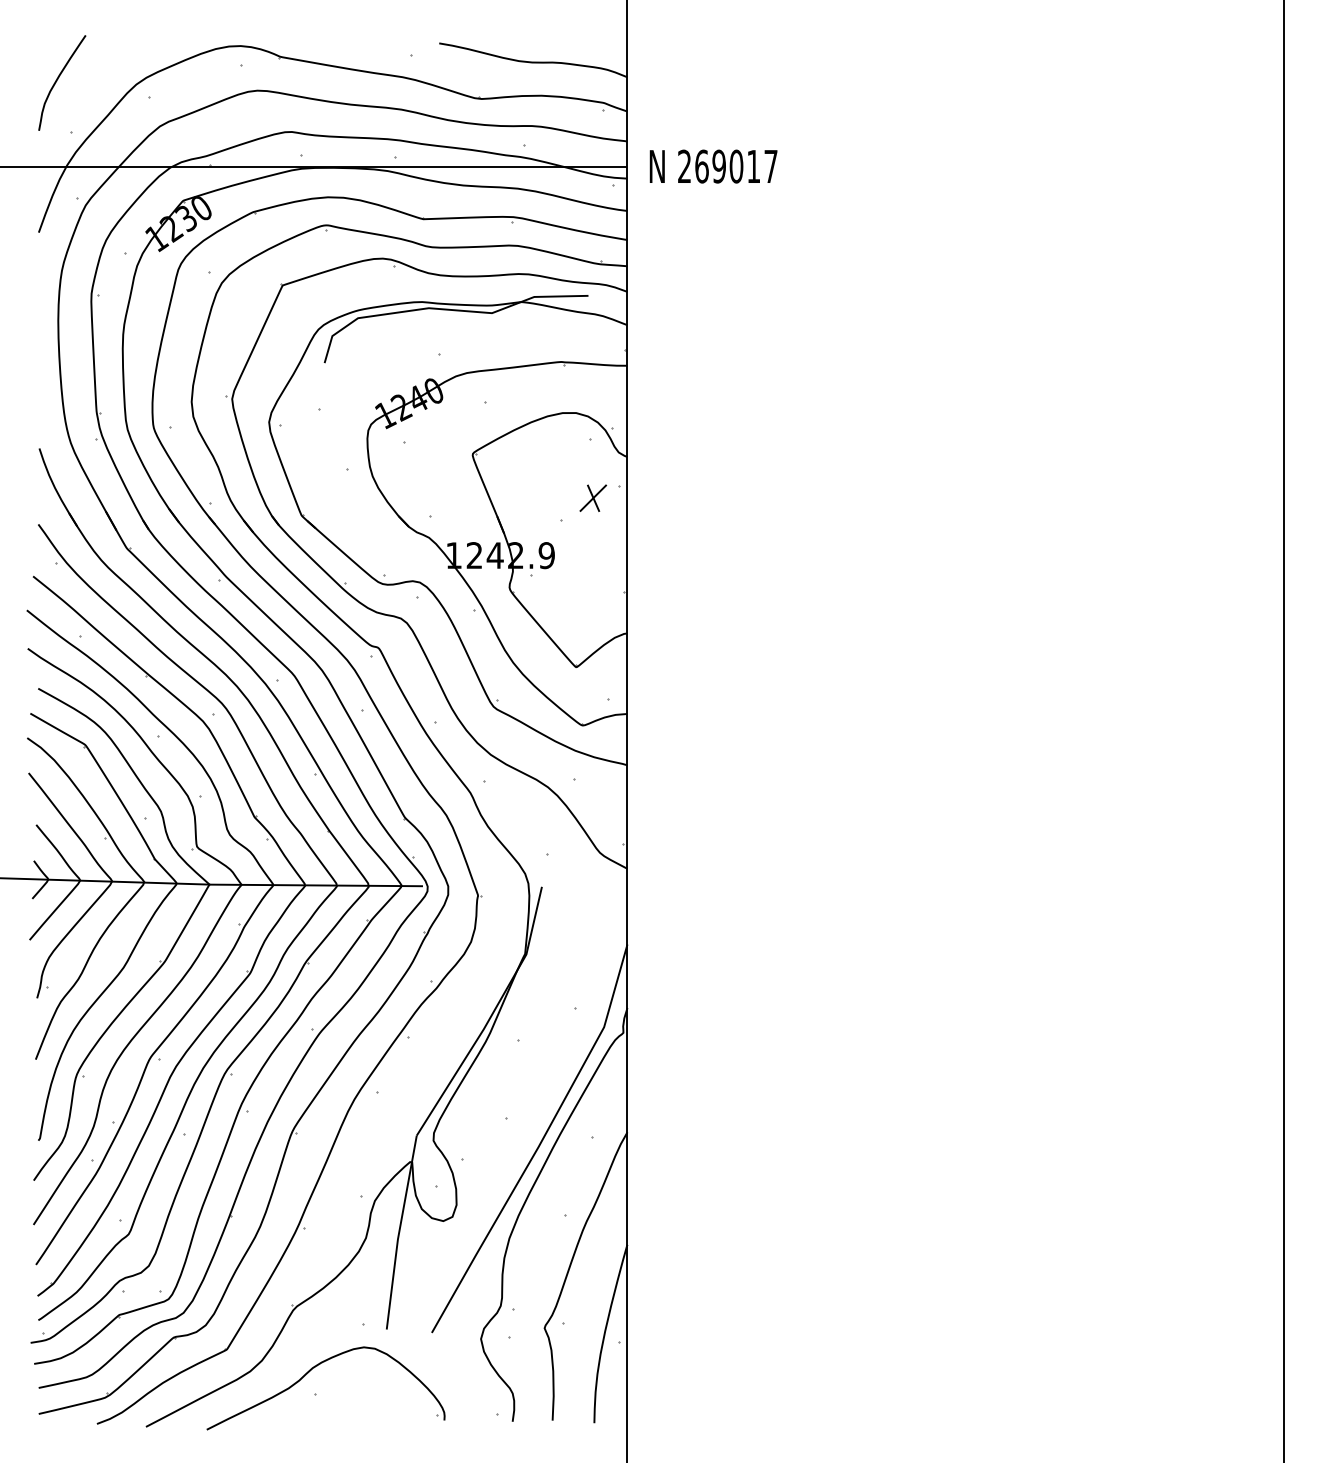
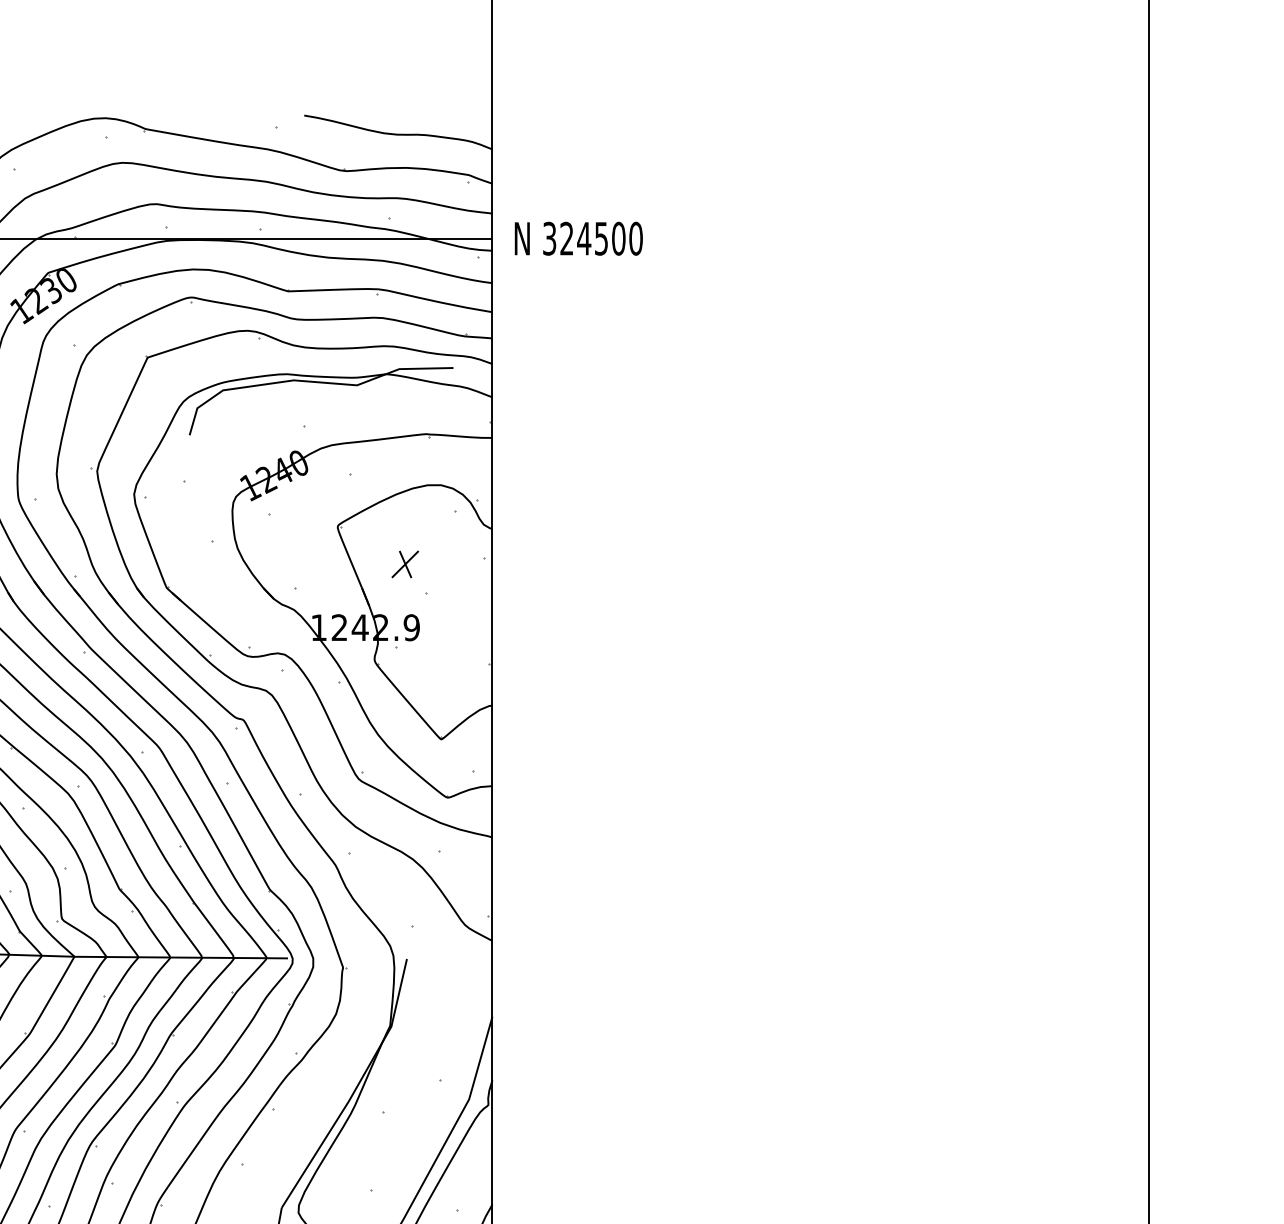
text: (727, 166) -> (592, 238), 269017 -> 324500
part: (593, 497) -> (405, 563), moved

